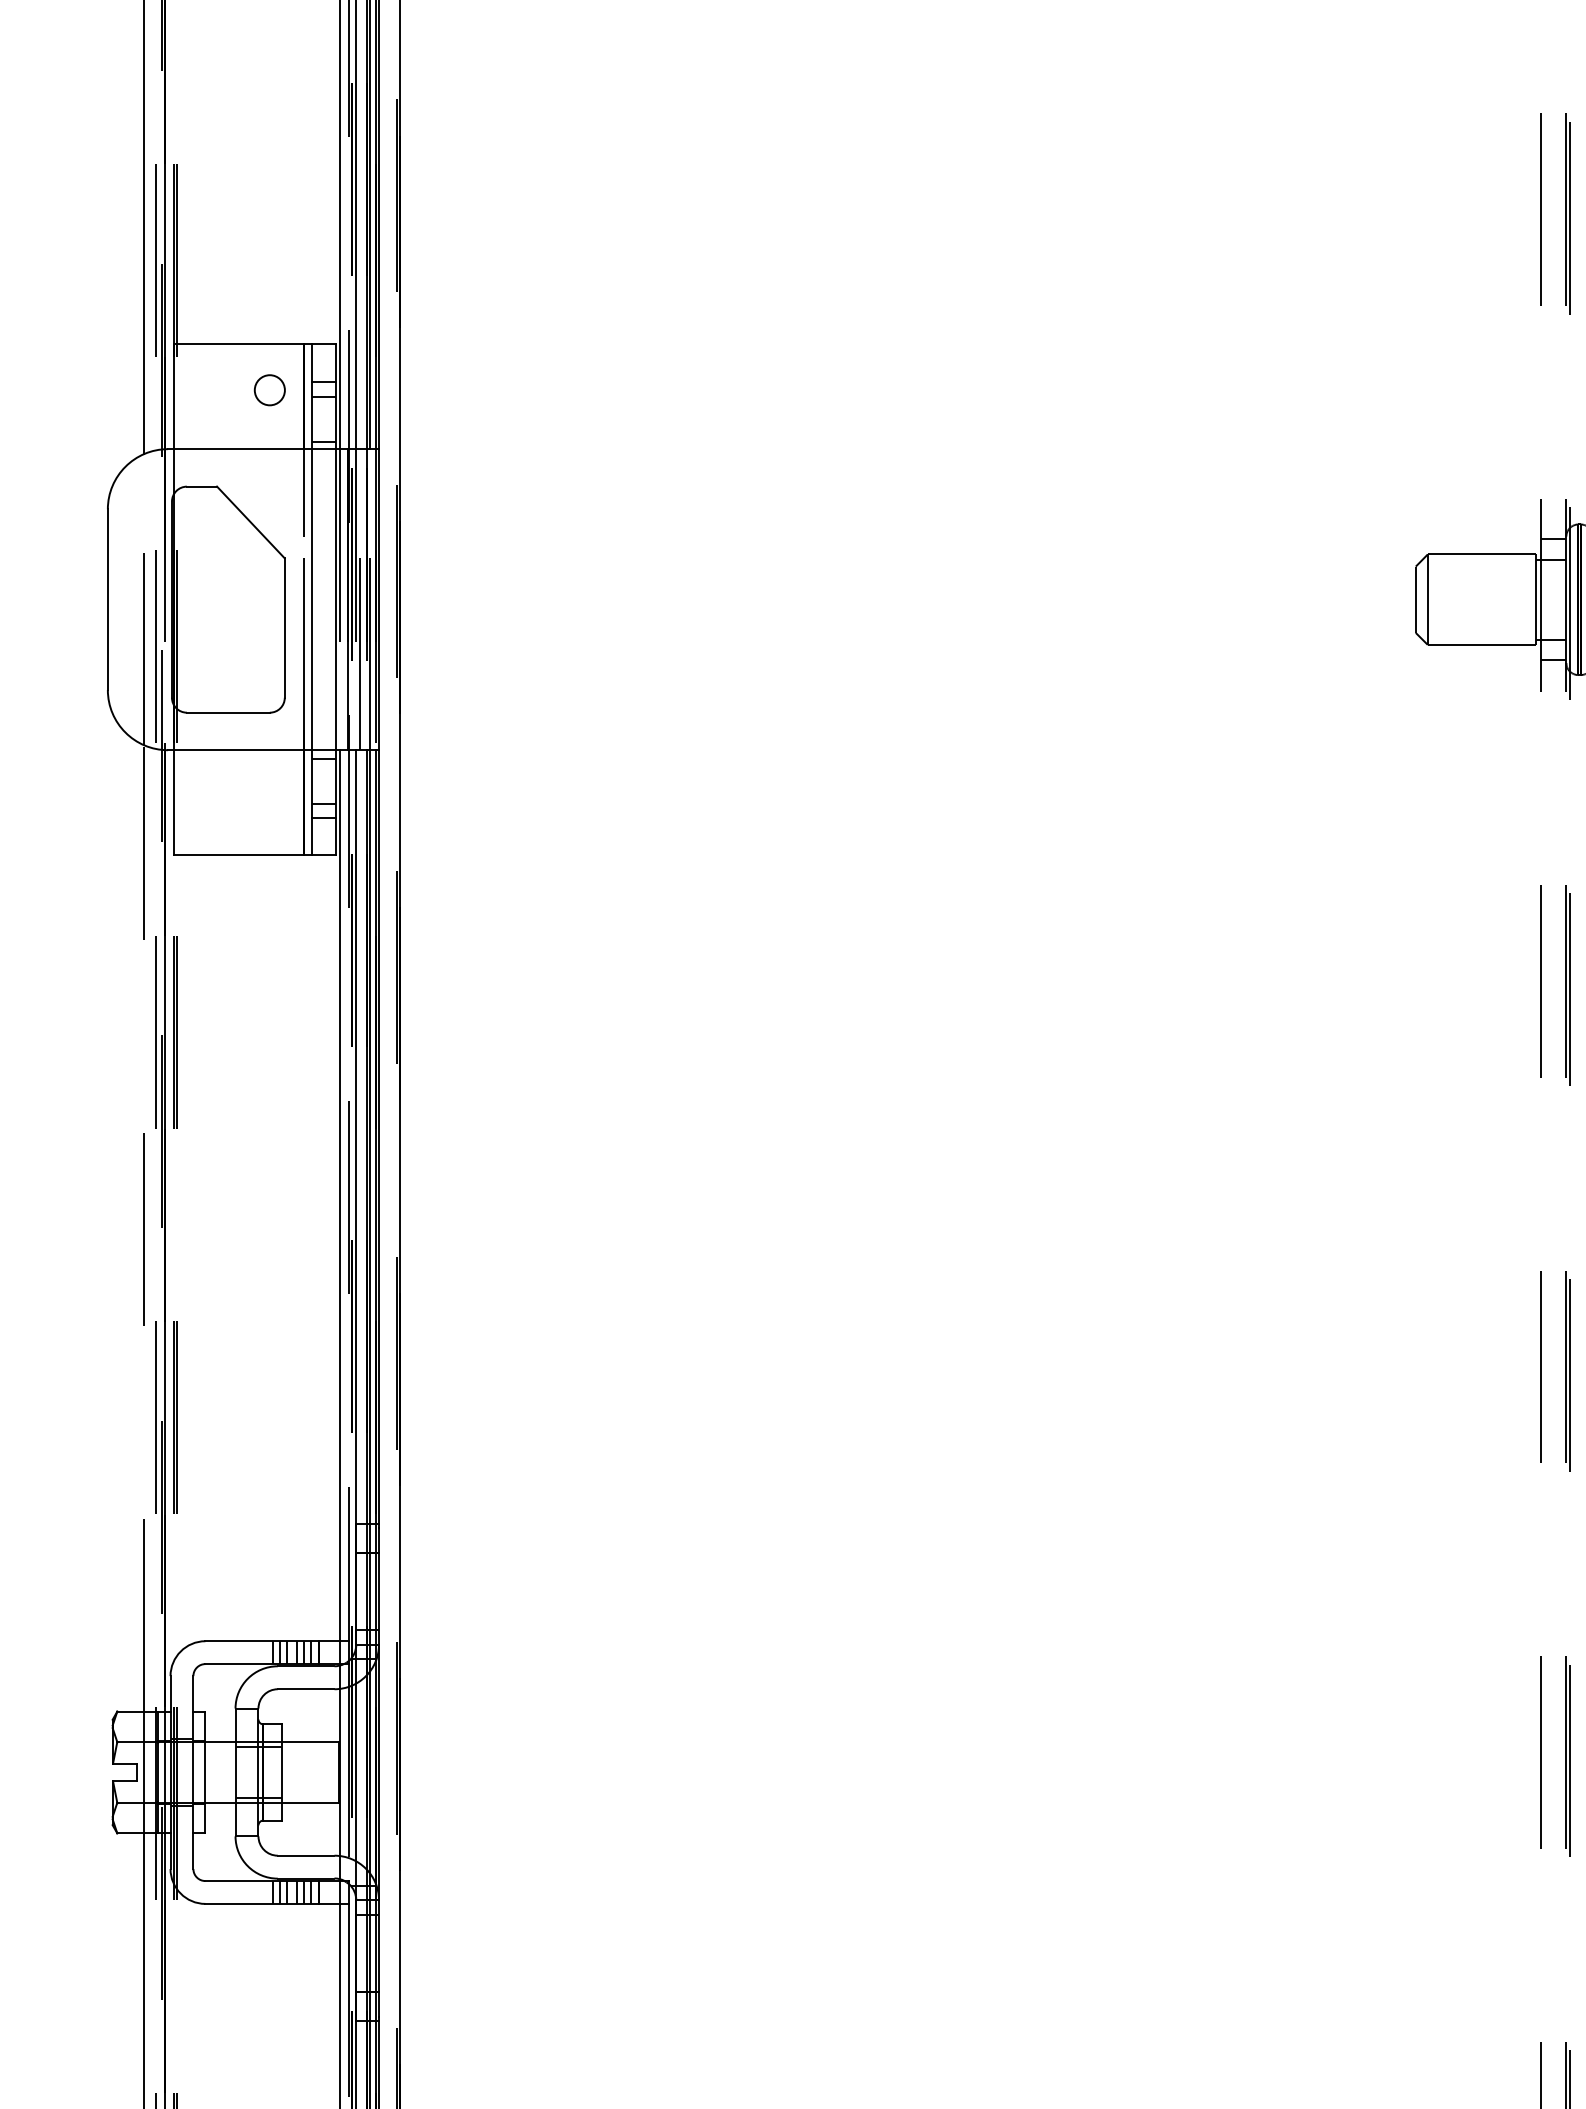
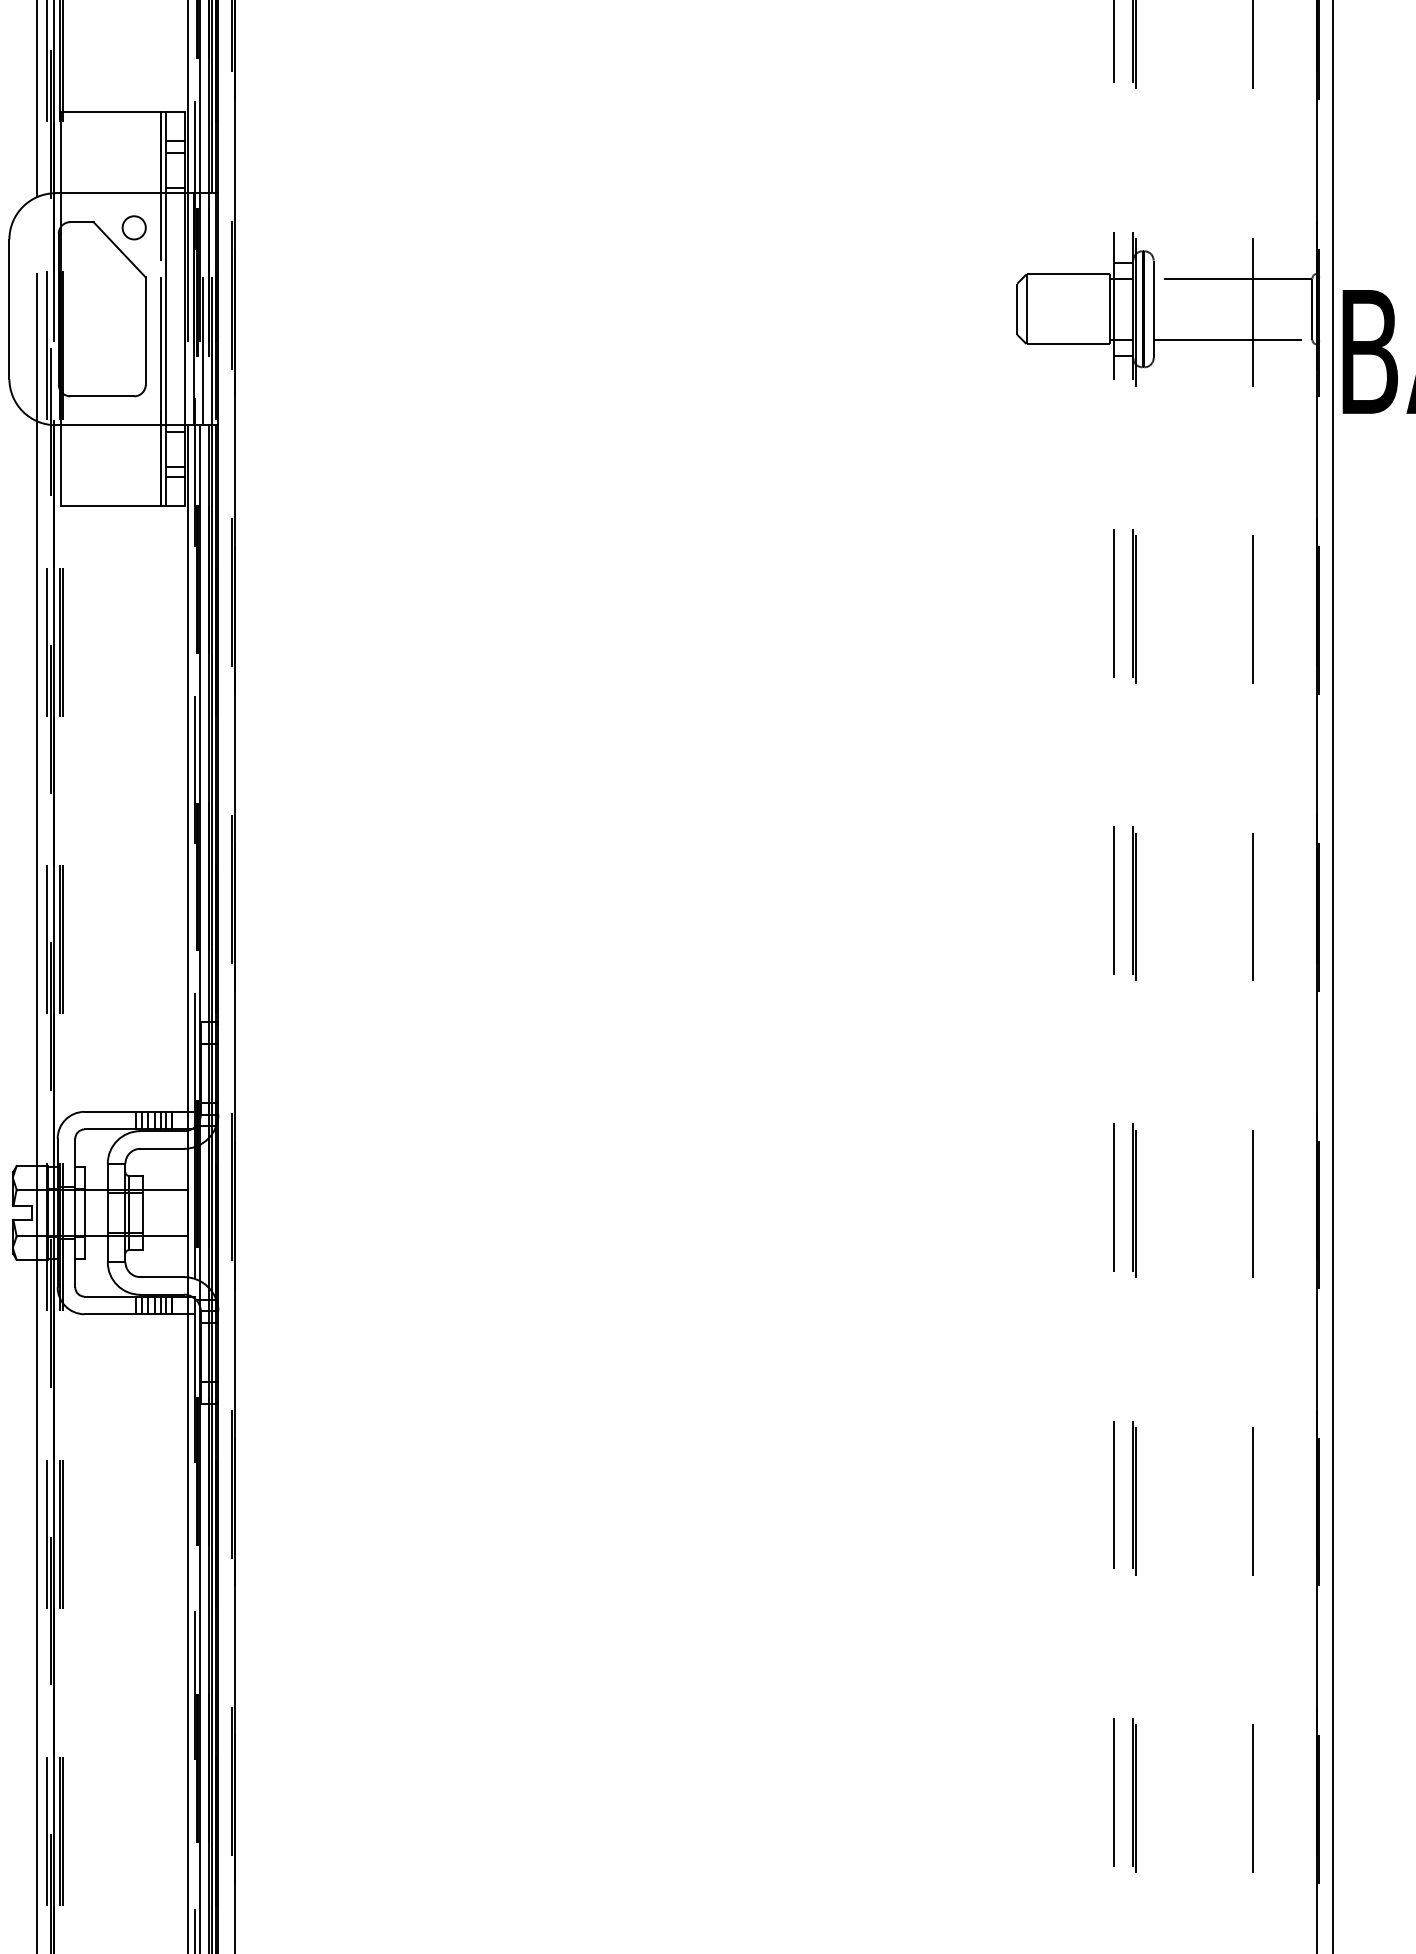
circle: (268, 389) -> (133, 227), moved
line: (144, 1228) -> (37, 793), dashed -> solid

